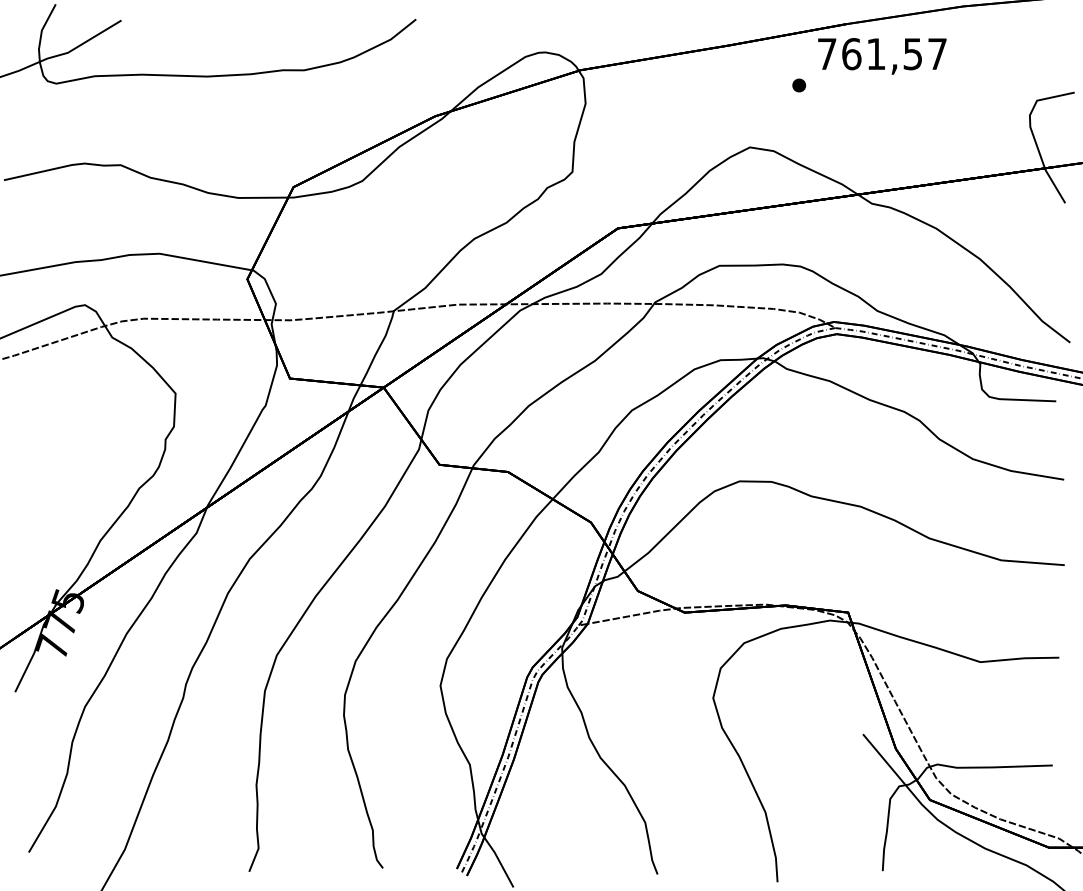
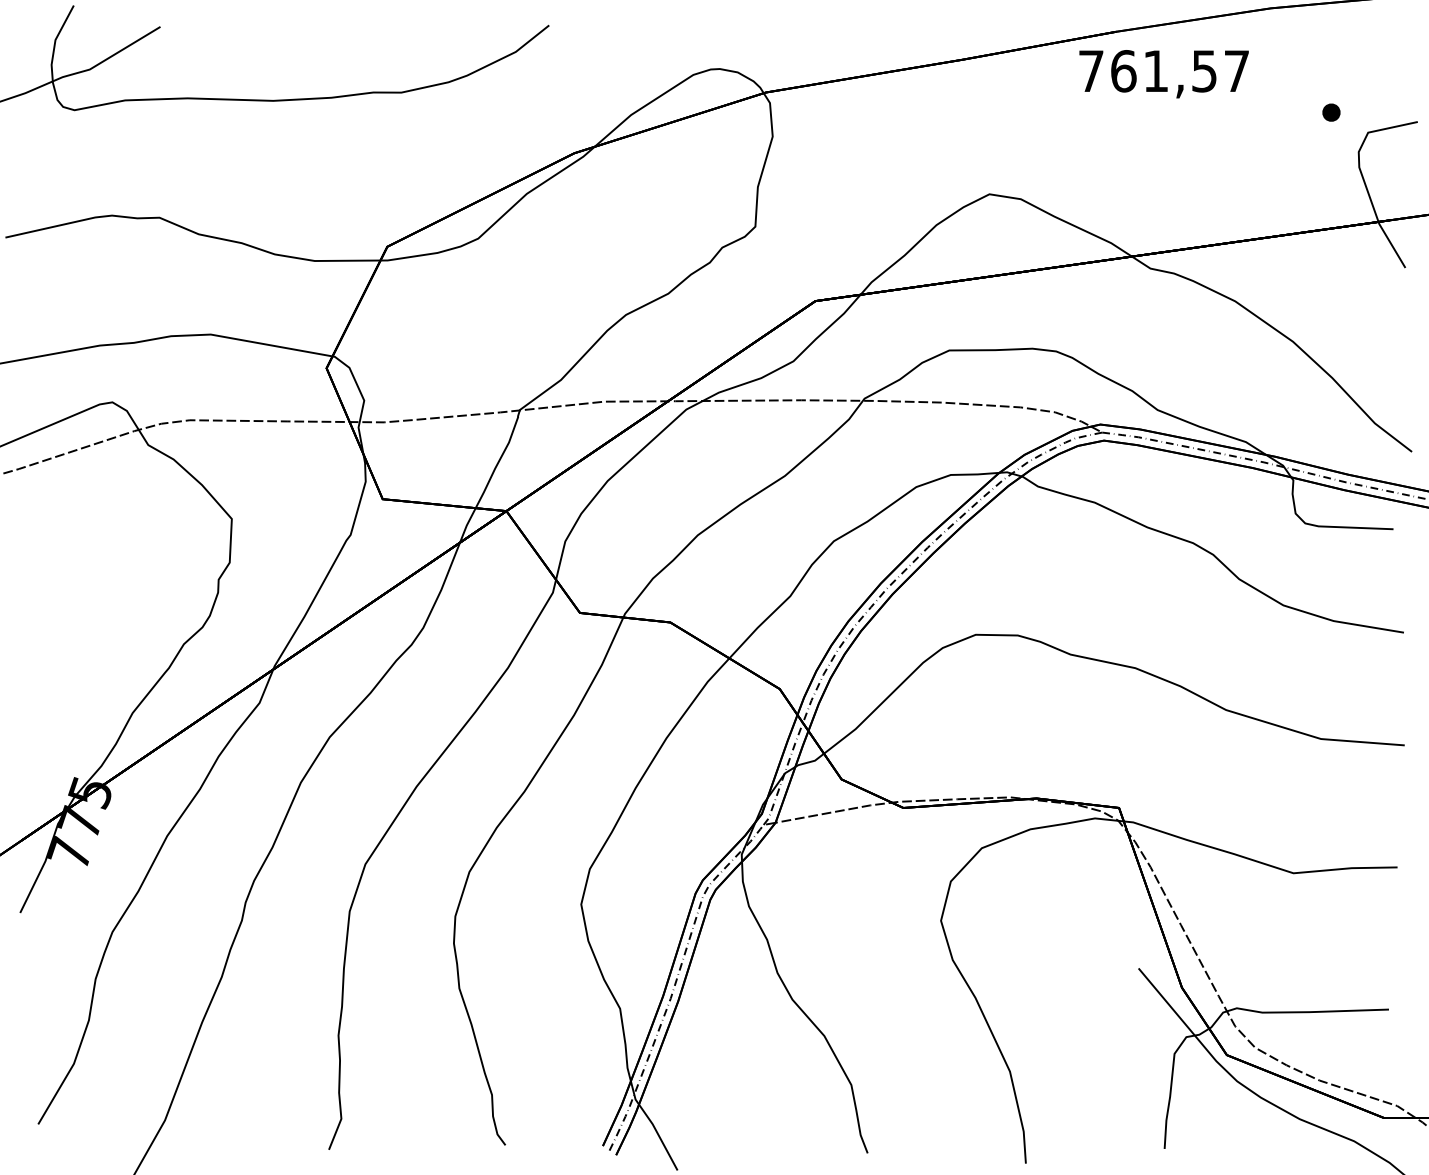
part: (799, 85) -> (1331, 112), moved

